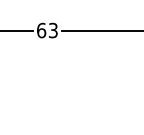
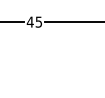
text: (47, 29) -> (34, 21), 63 -> 45

